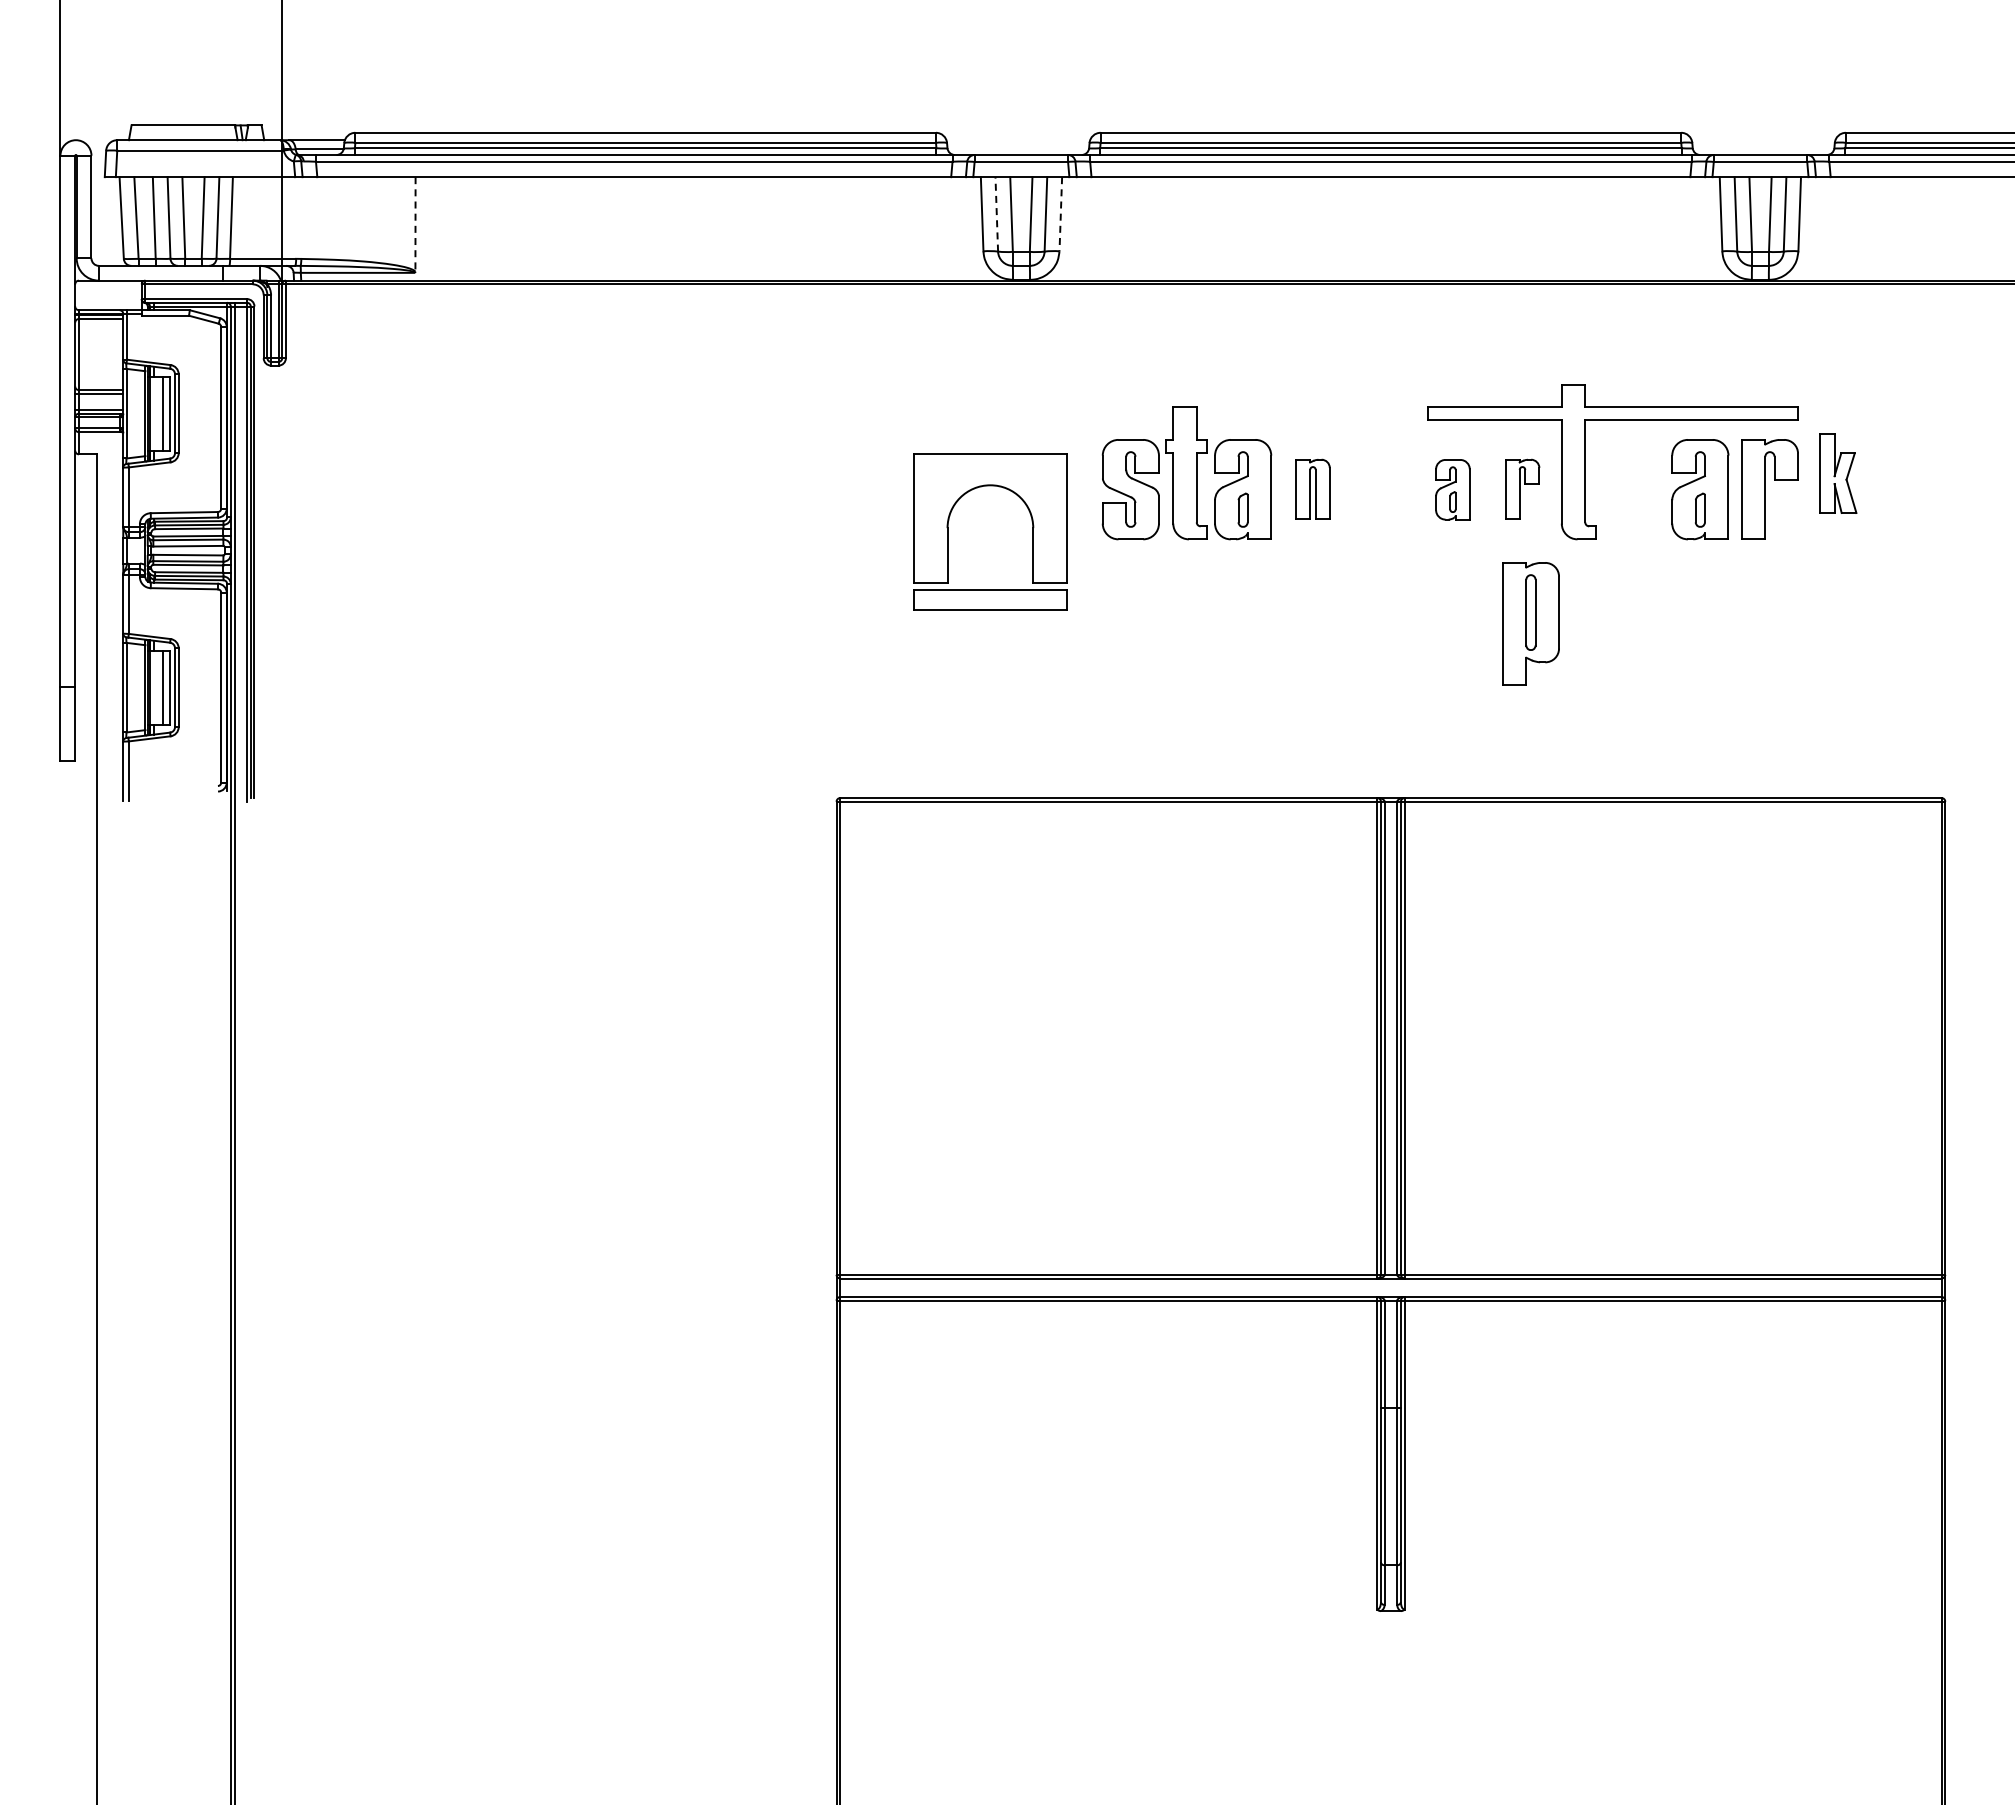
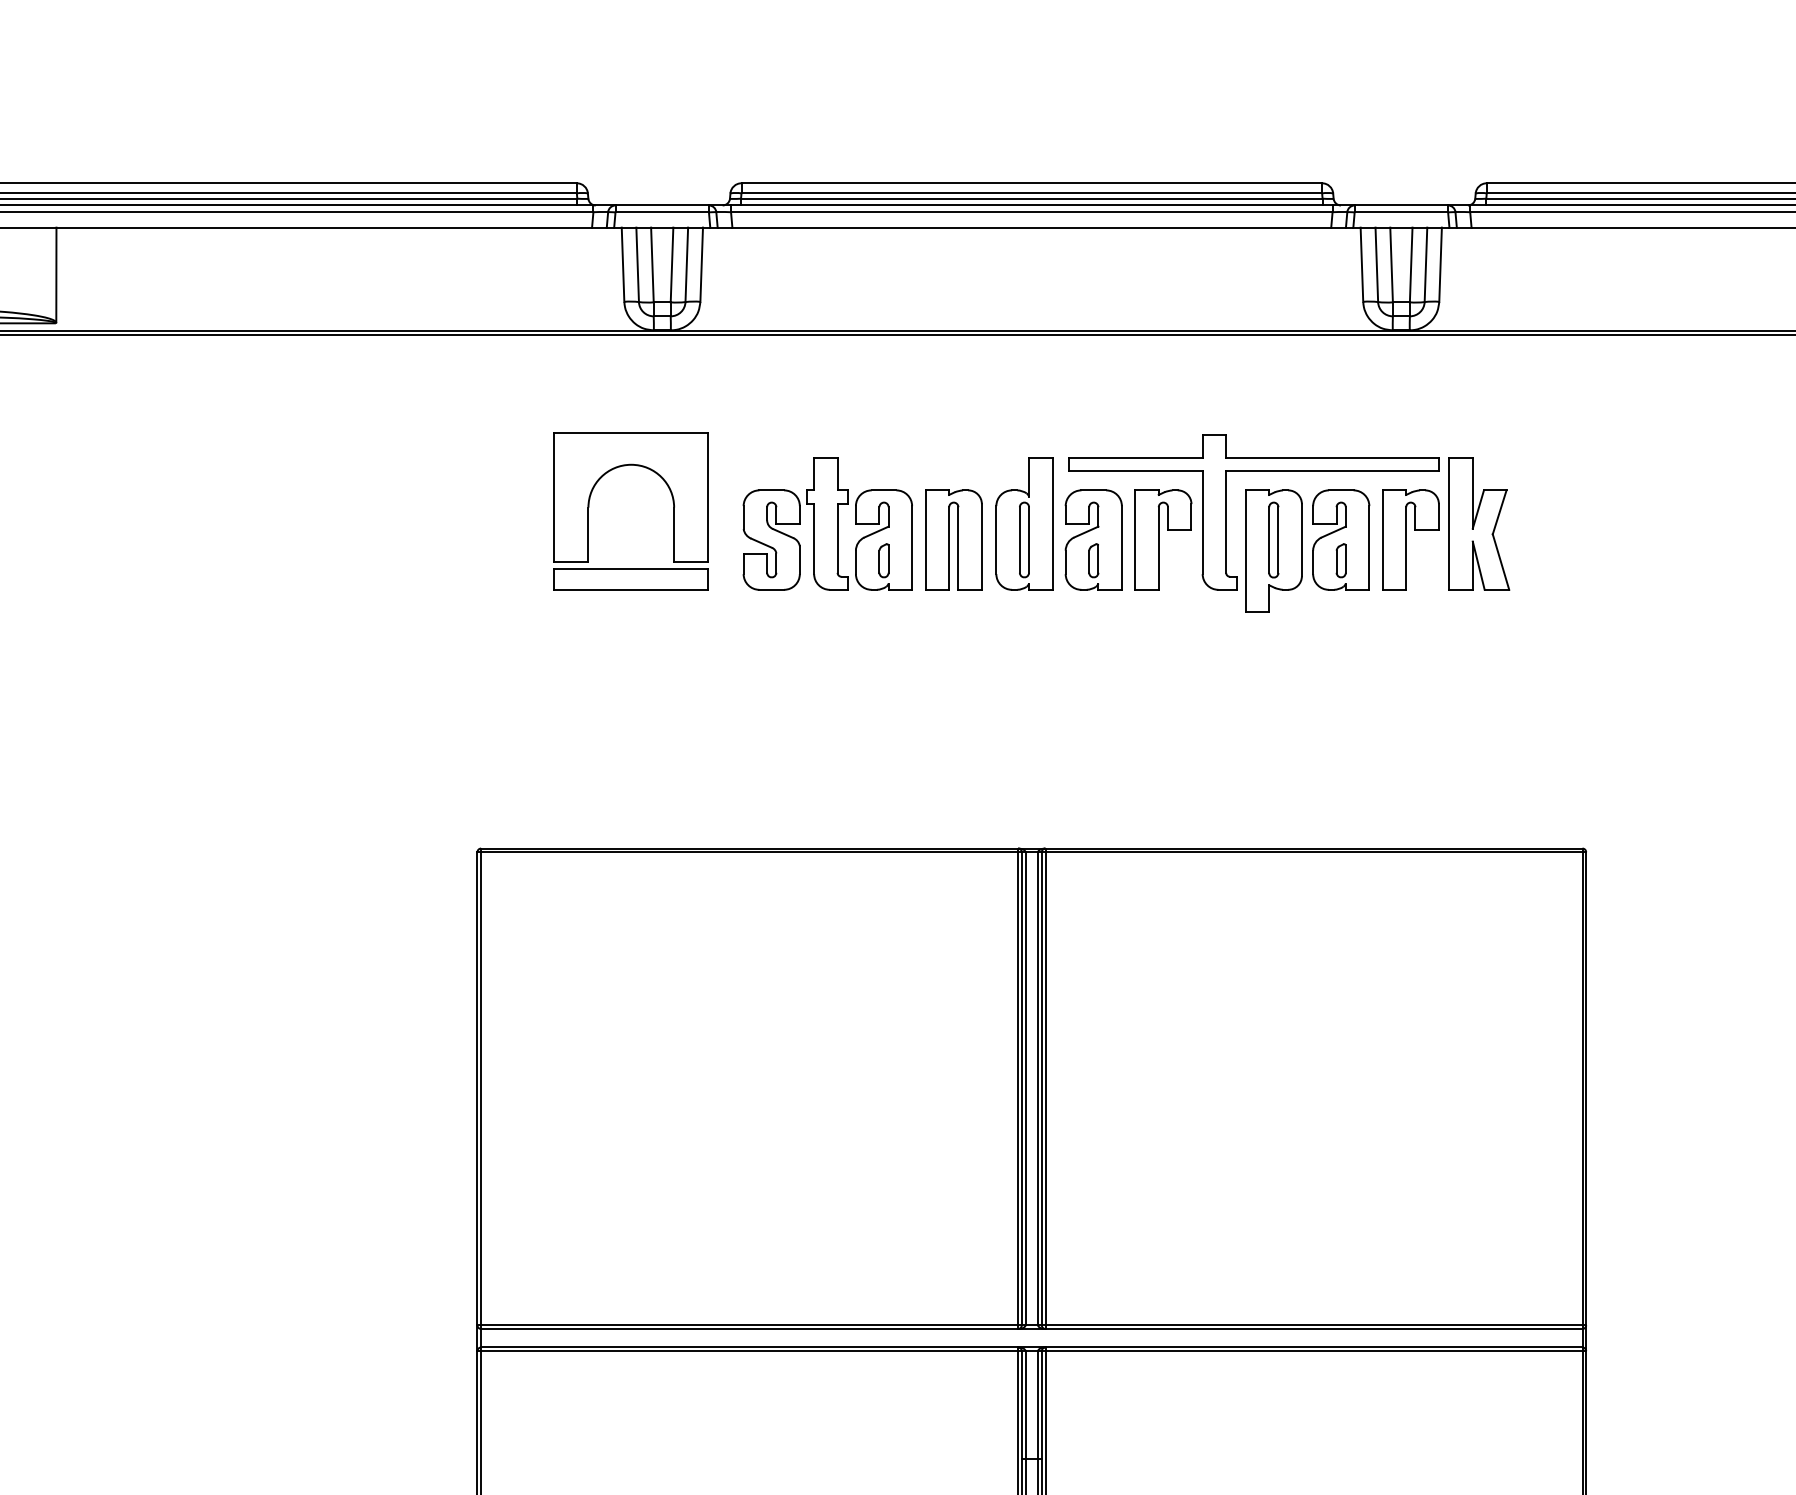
line: (996, 213) -> (637, 263), dashed -> solid
line: (1060, 214) -> (701, 264), dashed -> solid
line: (415, 224) -> (56, 274), dashed -> solid
part: (1383, 473) -> (1024, 523), added
part: (1838, 473) -> (1479, 523), size x1.67
part: (1312, 489) -> (953, 539), size x1.67
part: (1452, 489) -> (1093, 539), size x1.67
part: (1522, 489) -> (1163, 539), size x1.67
part: (948, 531) -> (589, 510), moved
part: (1530, 623) -> (1273, 550), moved

